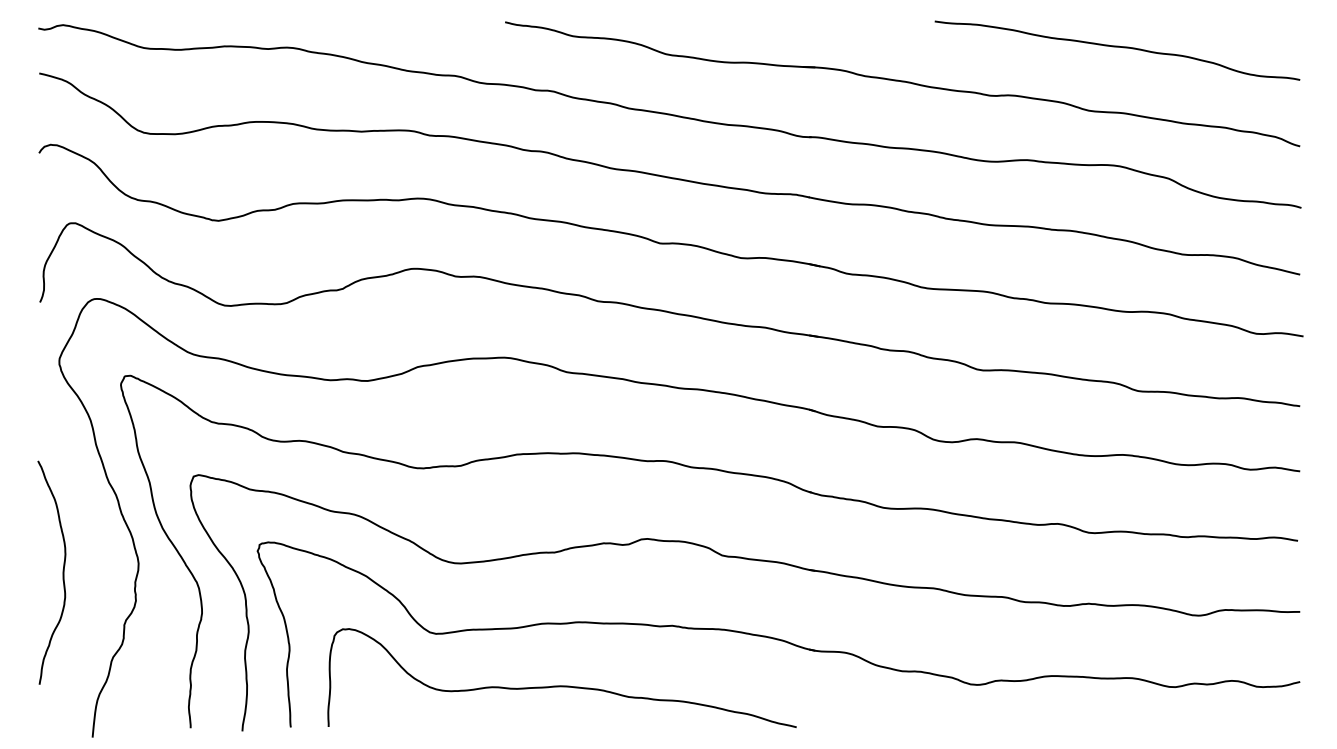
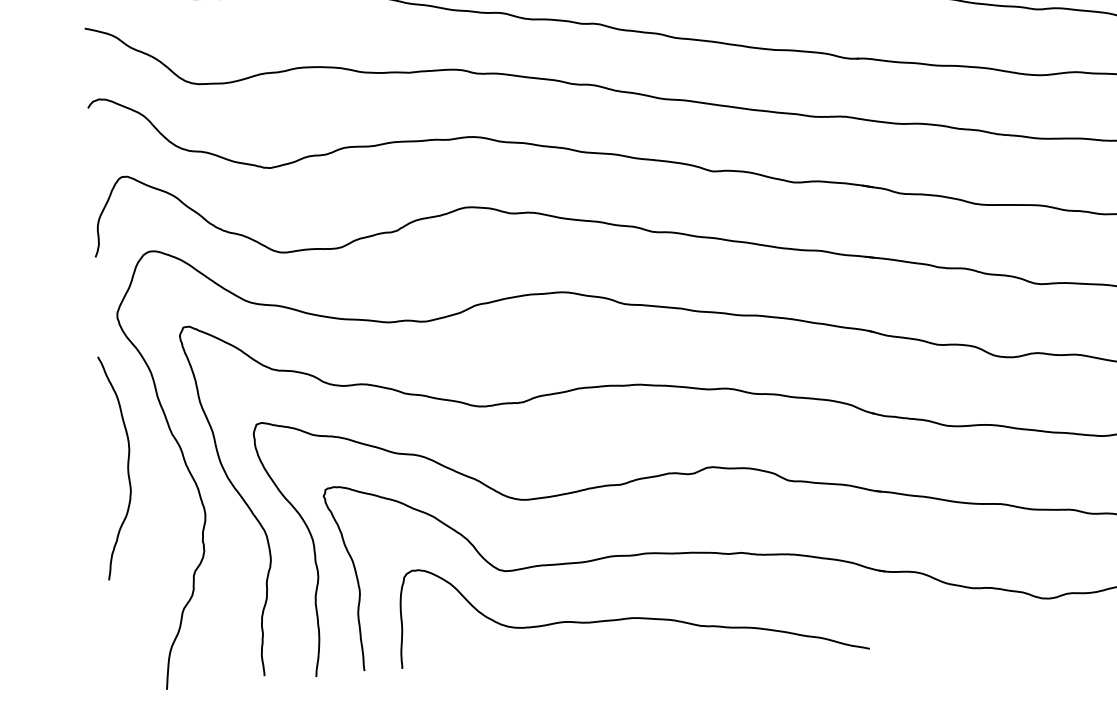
curve: (62, 572) -> (127, 467), moved

